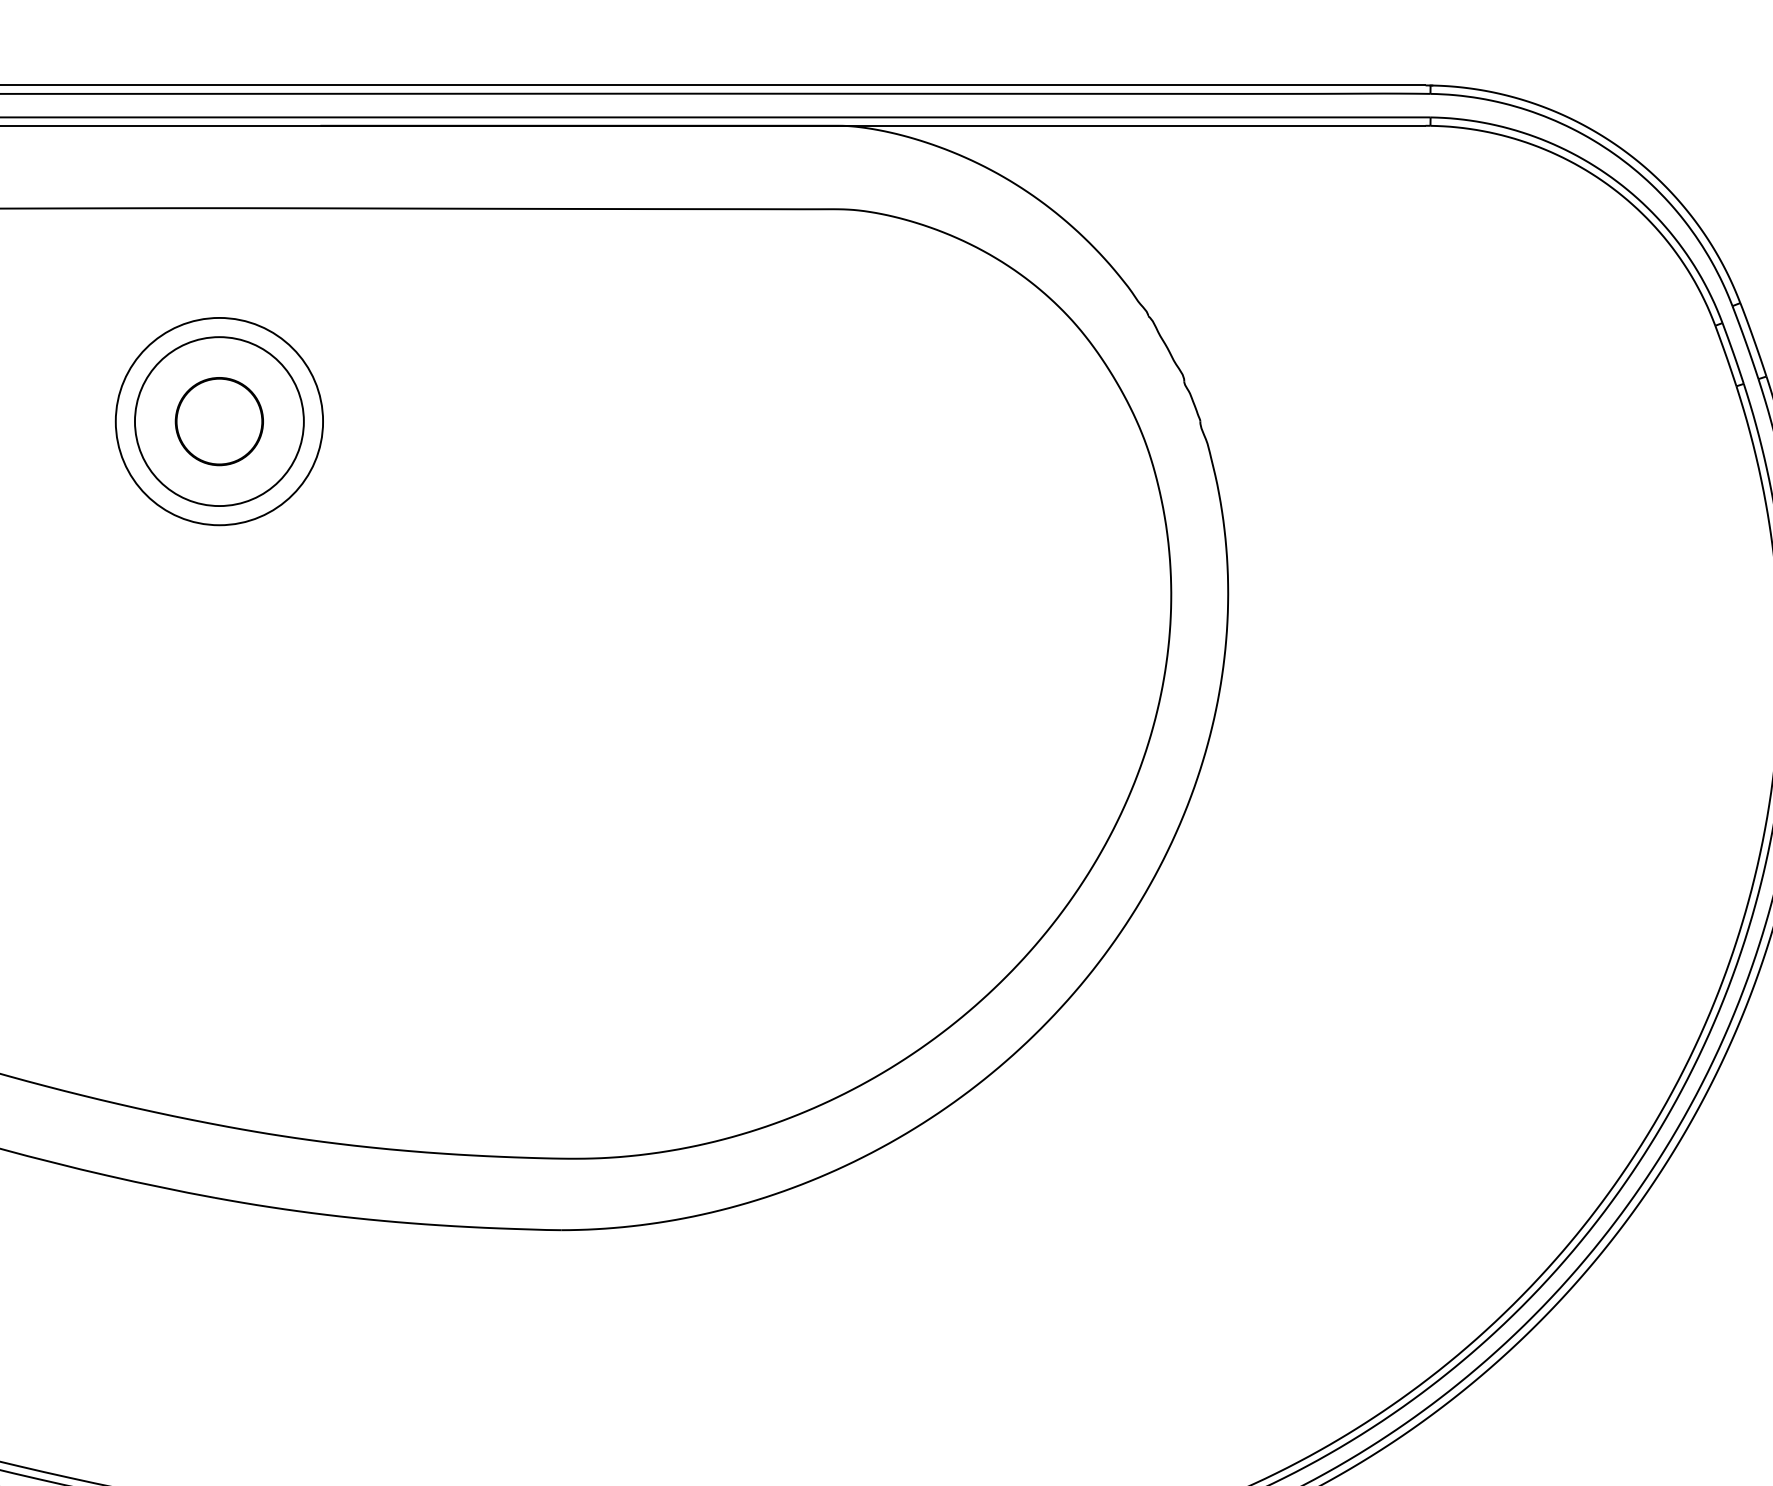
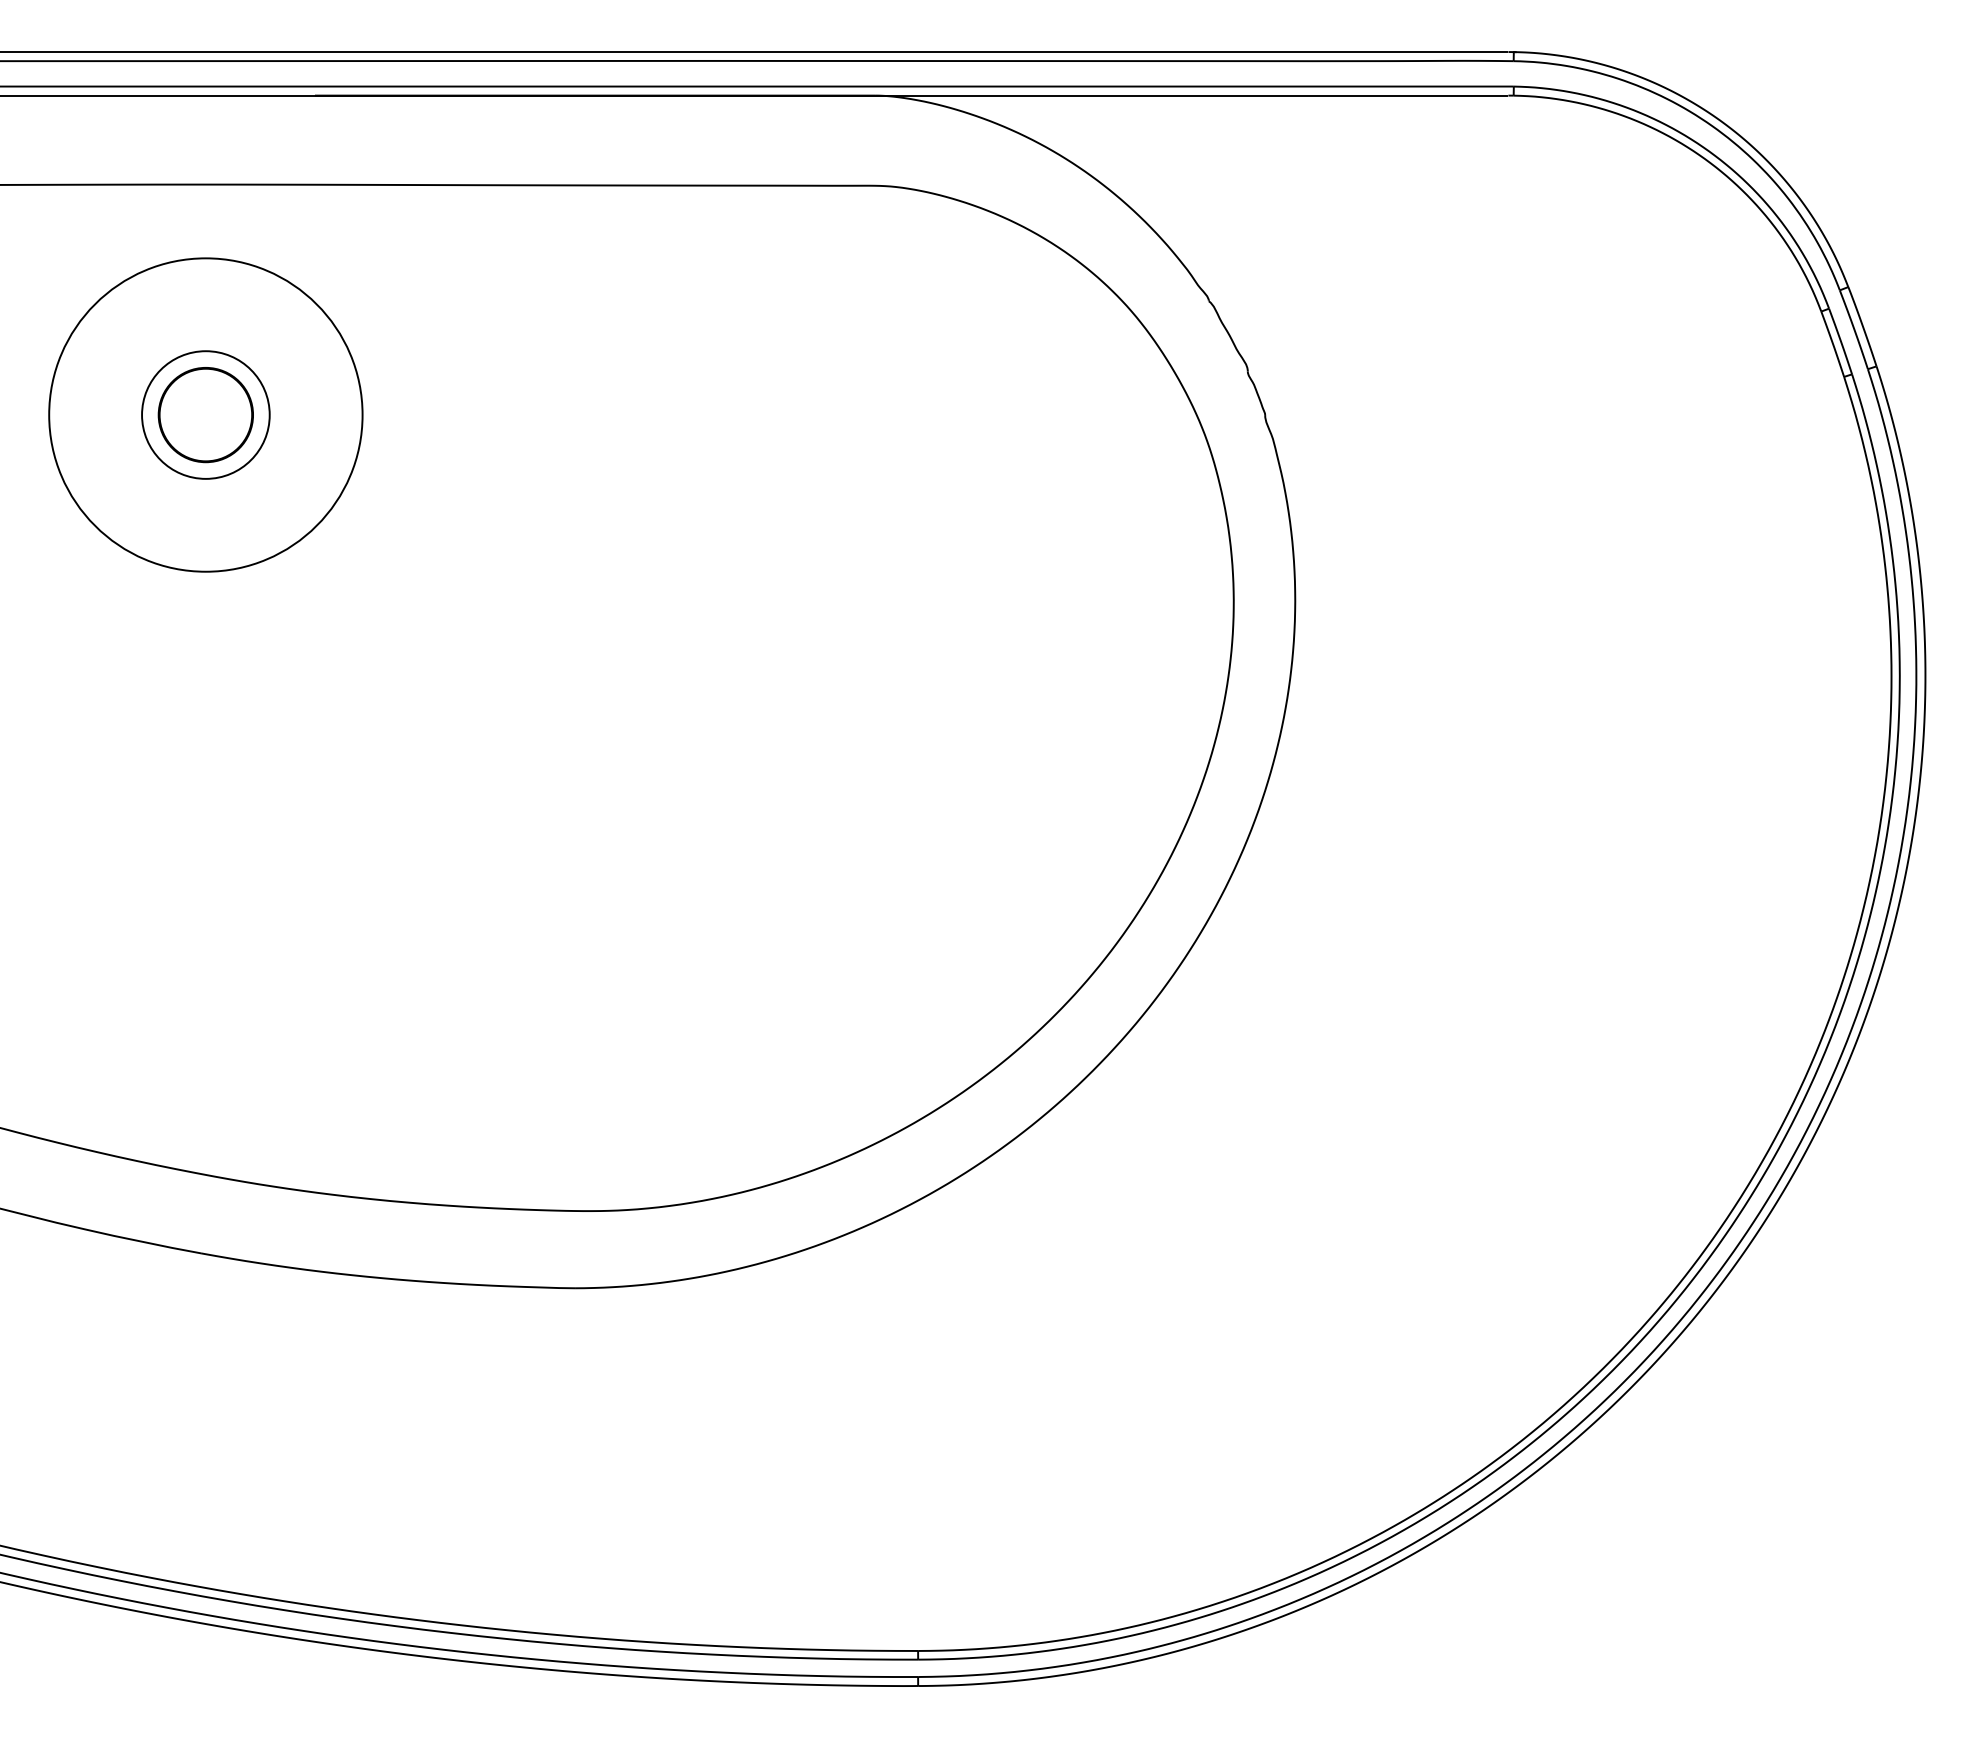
circle: (219, 421) -> (205, 414), size x0.7
circle: (219, 421) -> (205, 414), size x1.4

